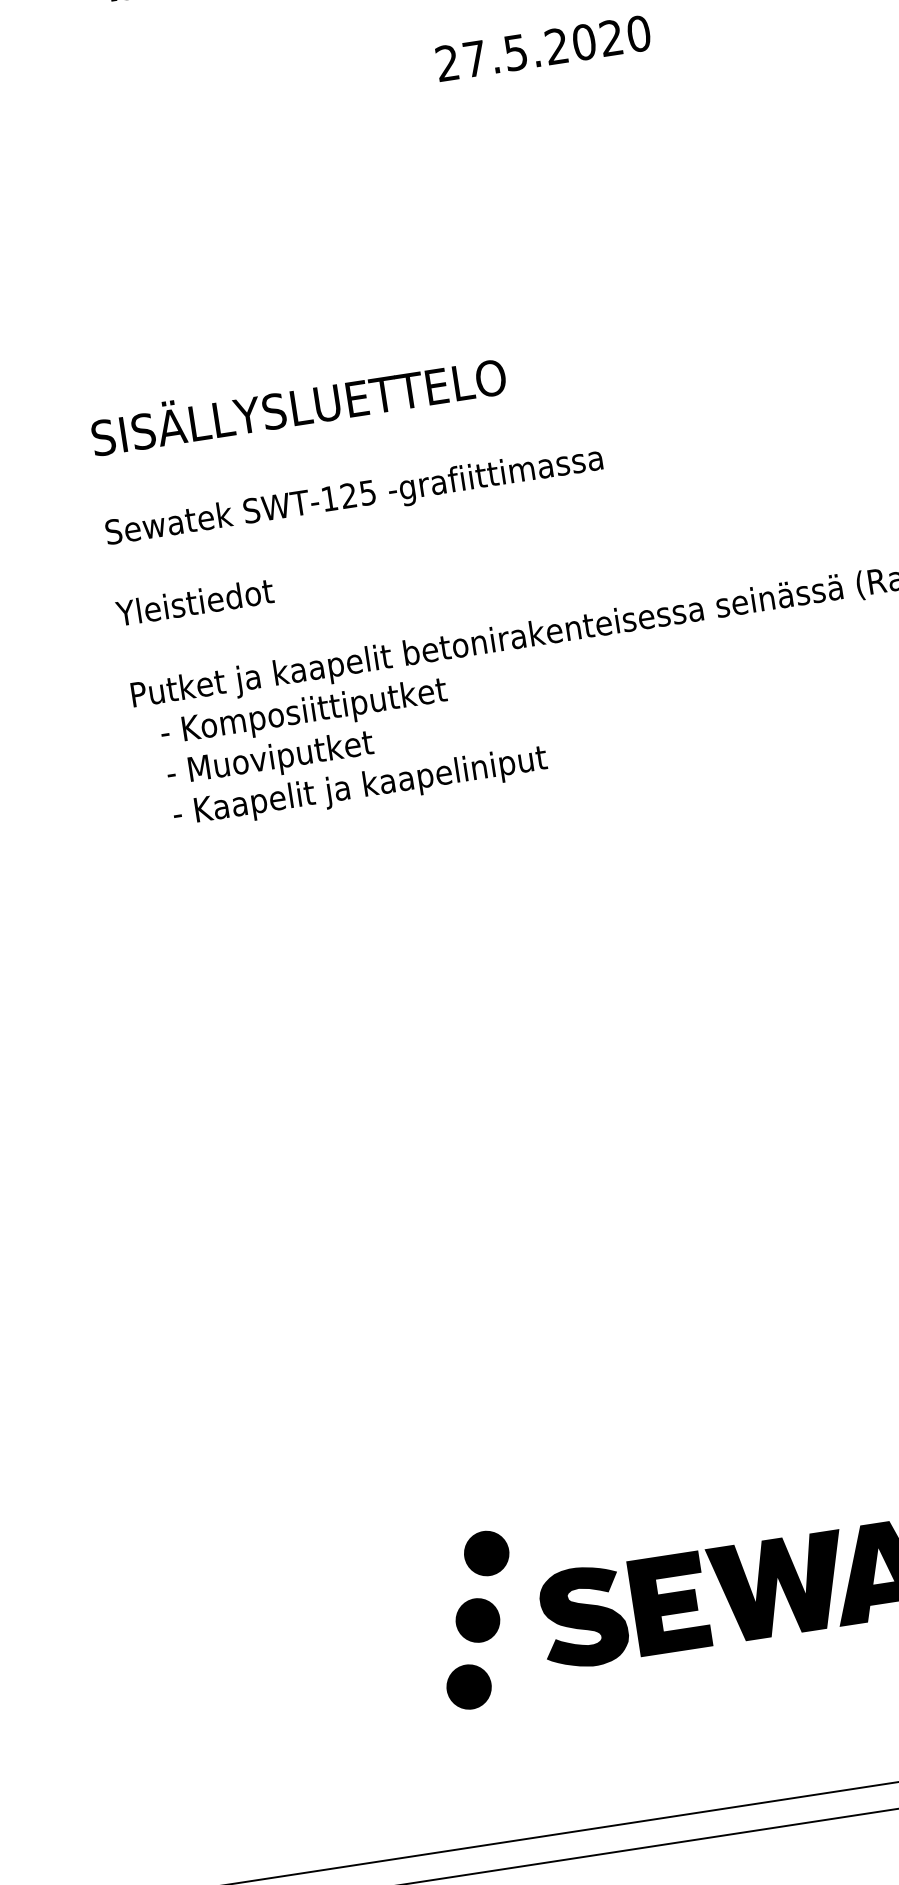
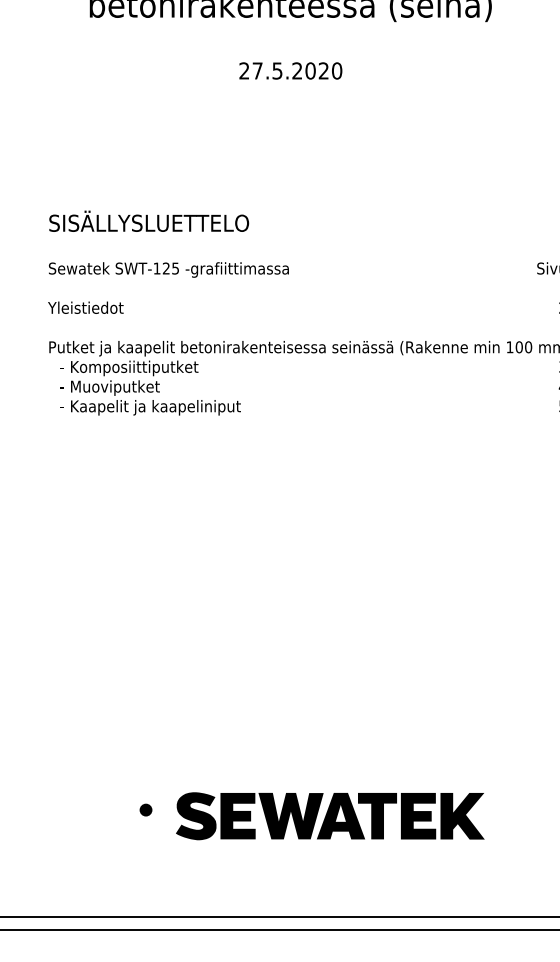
fill: (485, 1554) -> (154, 779), removed
part: (476, 1619) -> (145, 809), size x0.6
fill: (467, 1686) -> (136, 840), removed

